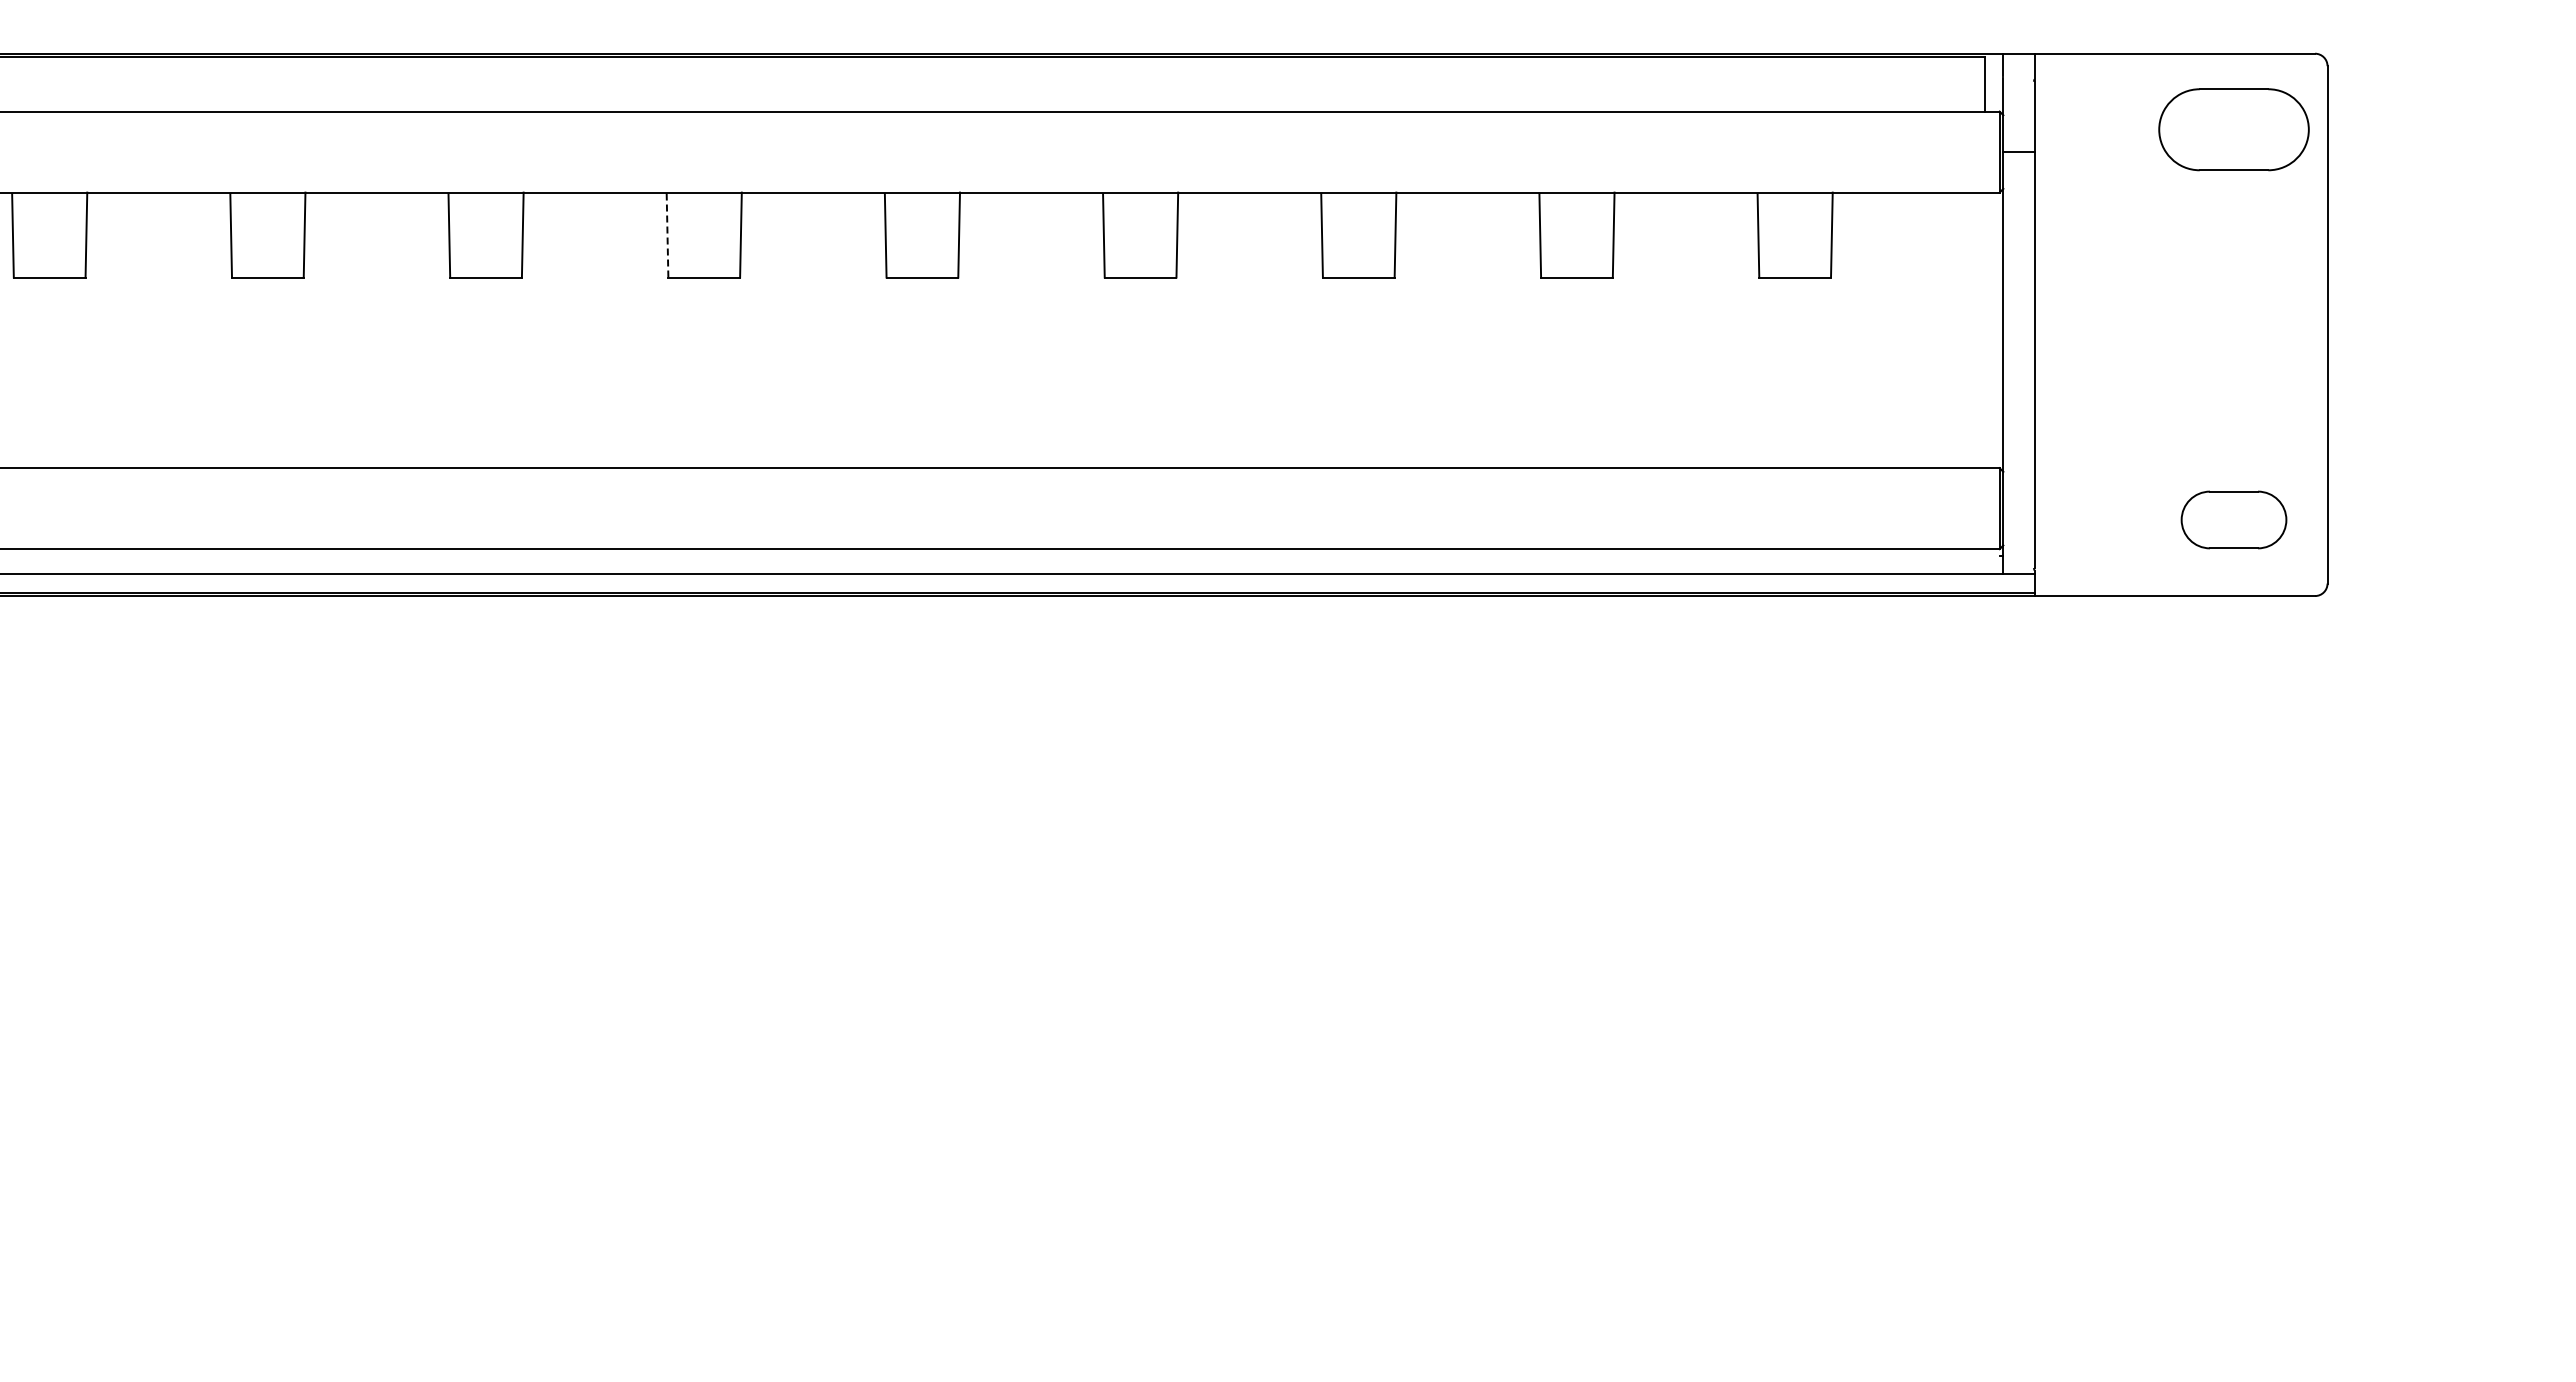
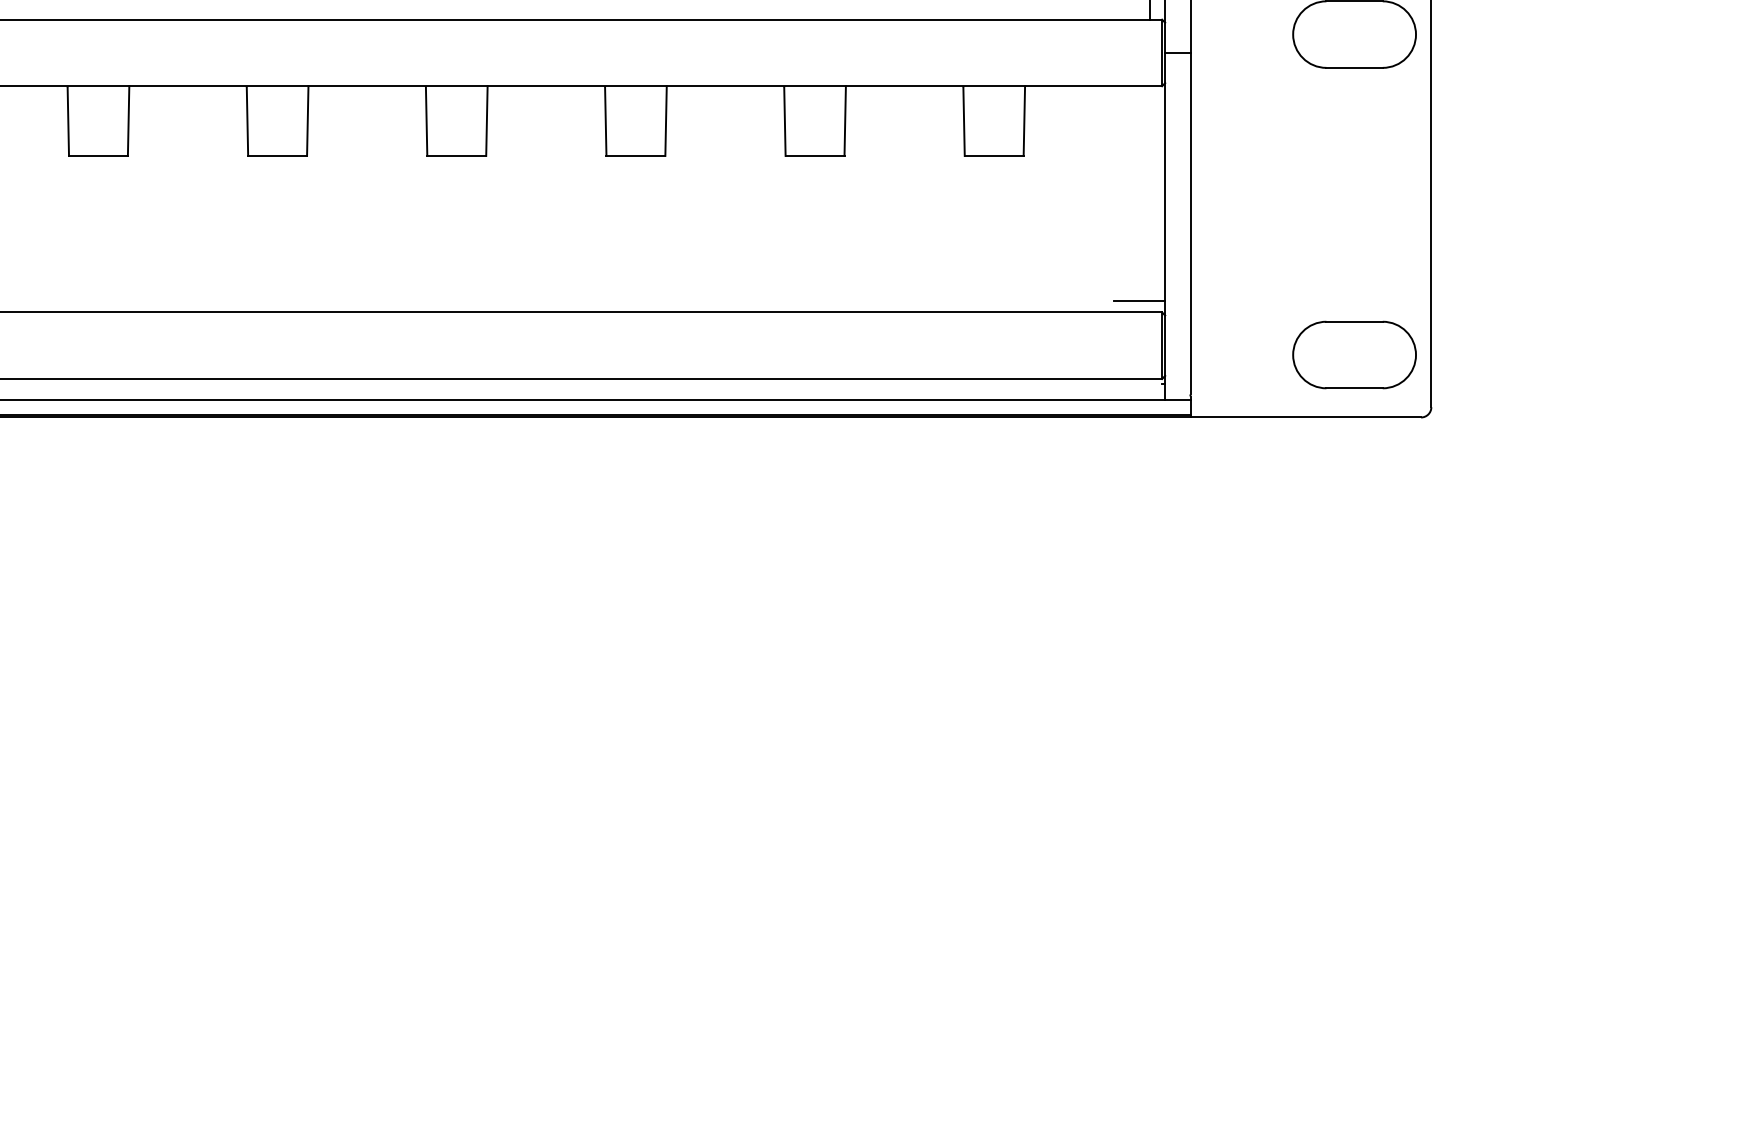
line: (667, 235) -> (68, 121), dashed -> solid
line: (1972, 454) -> (1139, 301), added
part: (2233, 519) -> (1354, 354), size x1.43

